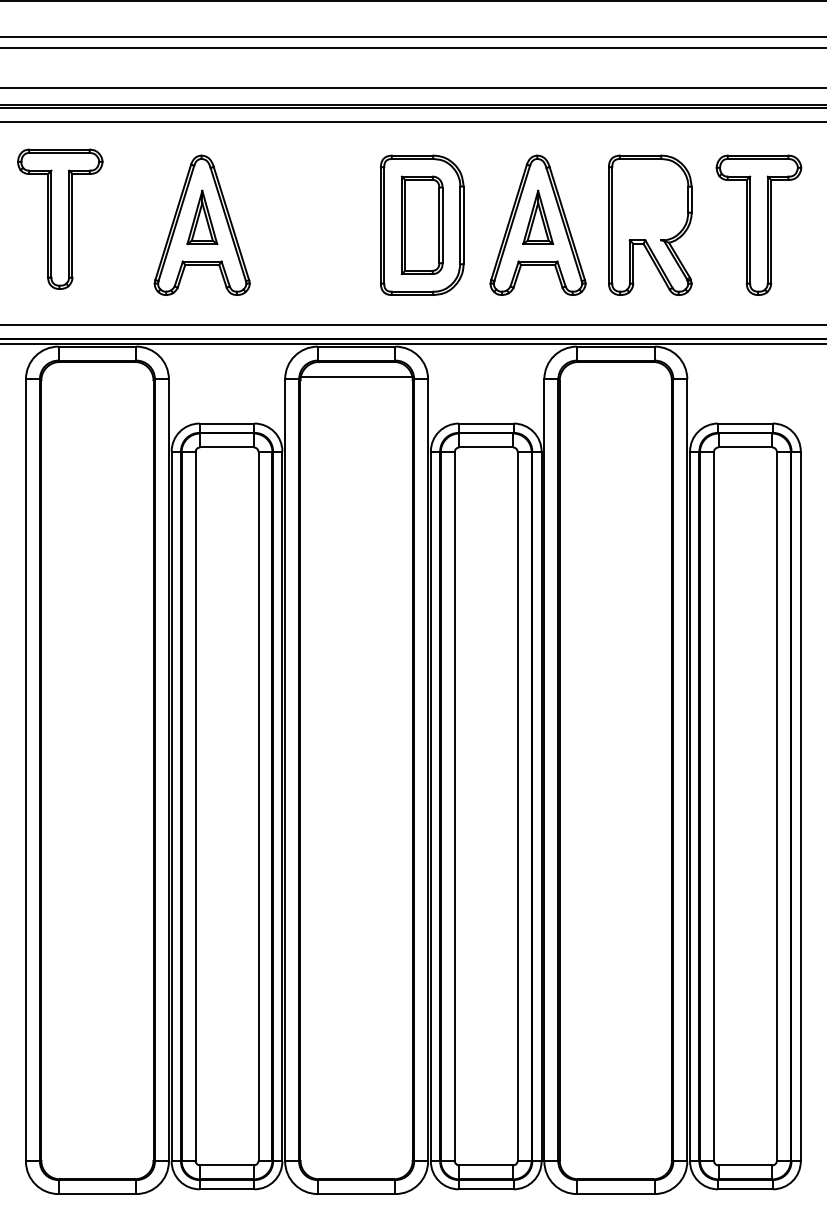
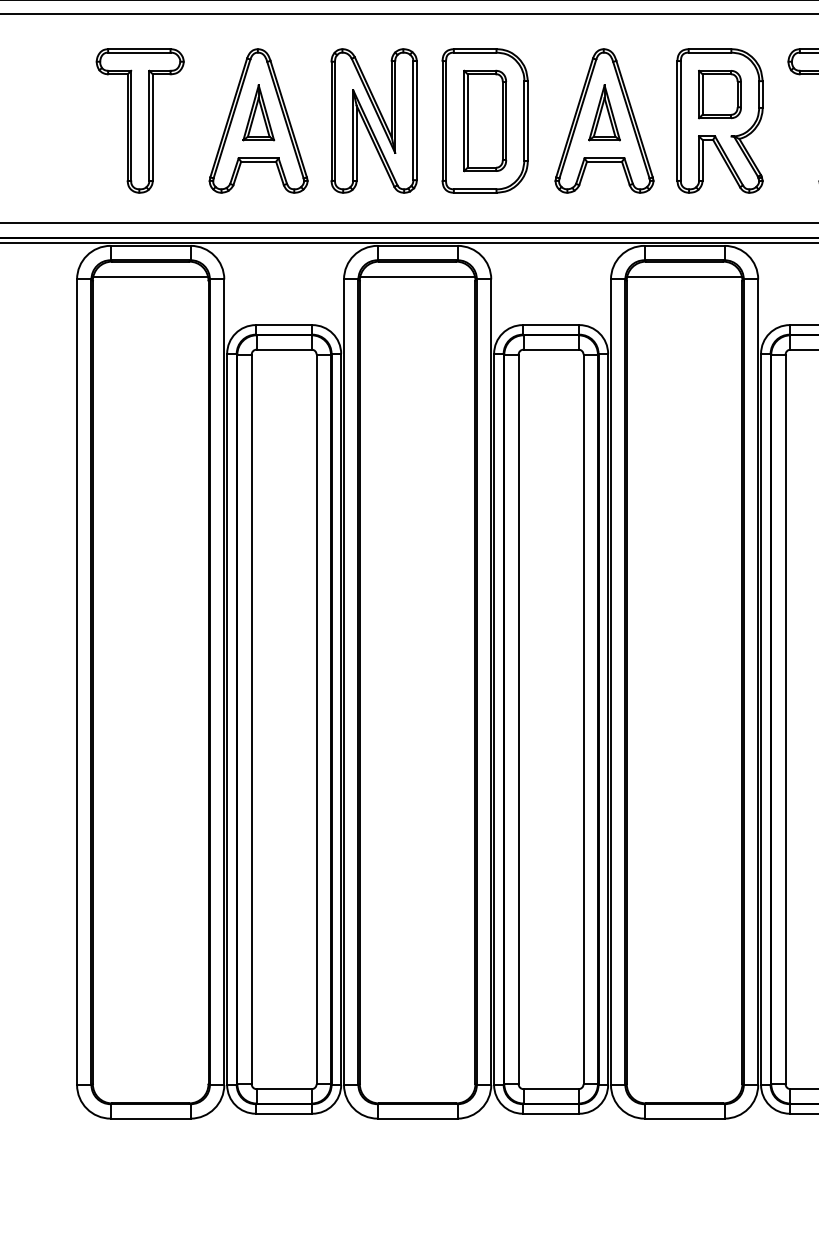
part: (649, 199) -> (719, 94), added
part: (60, 218) -> (140, 120), moved
part: (314, 224) -> (374, 120), added
line: (97, 376) -> (150, 276), added
line: (615, 376) -> (684, 276), added

